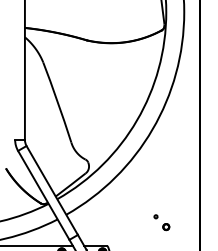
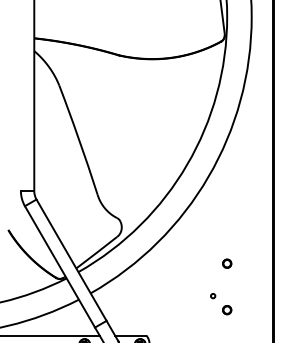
part: (166, 193) -> (227, 264), added

